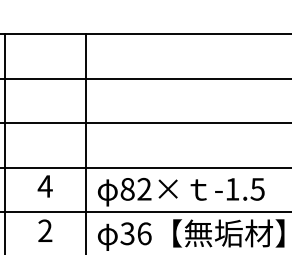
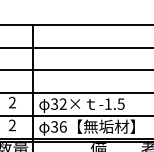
text: (45, 186) -> (12, 102), 4 -> 2
text: (127, 188) -> (54, 103), 82× -> 32×

